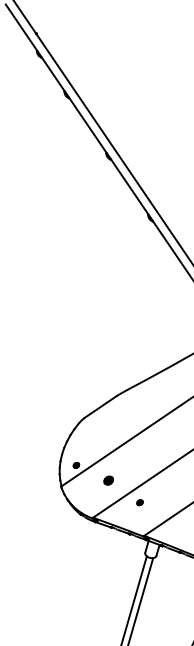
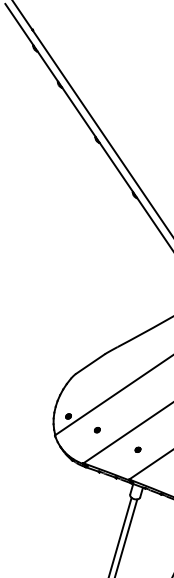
part: (108, 480) -> (97, 429), size x0.62
part: (139, 502) -> (137, 449), moved

